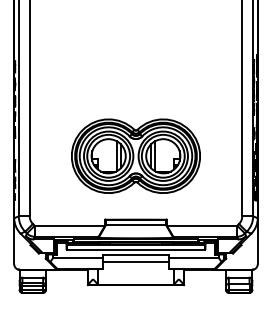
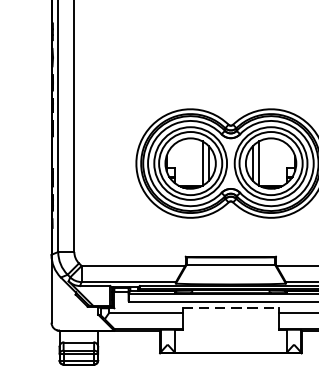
line: (135, 254) -> (230, 308), solid -> dashed
line: (135, 262) -> (230, 320), removed

